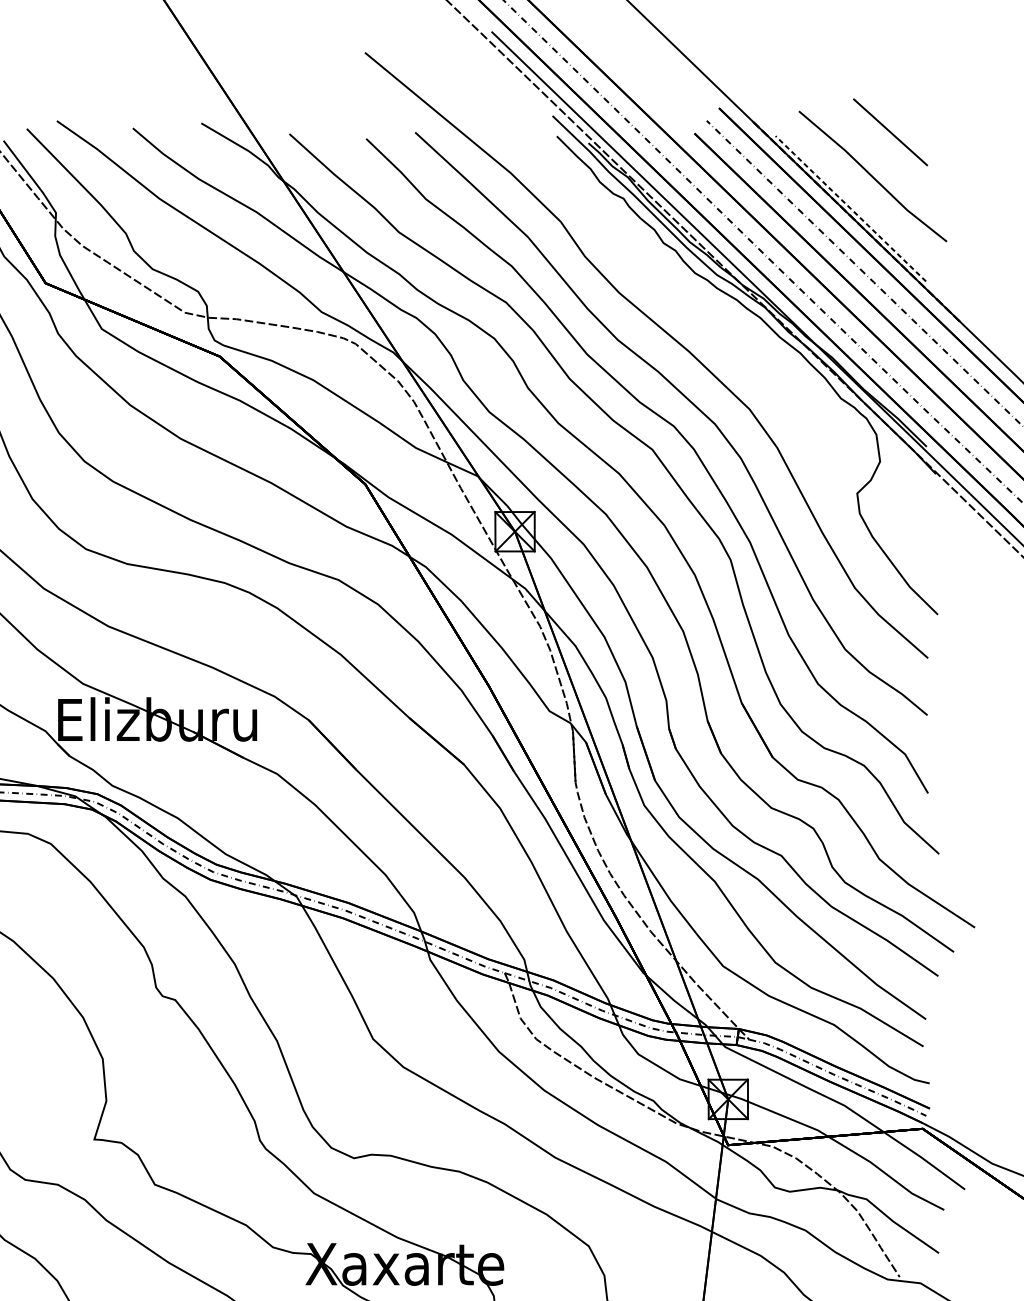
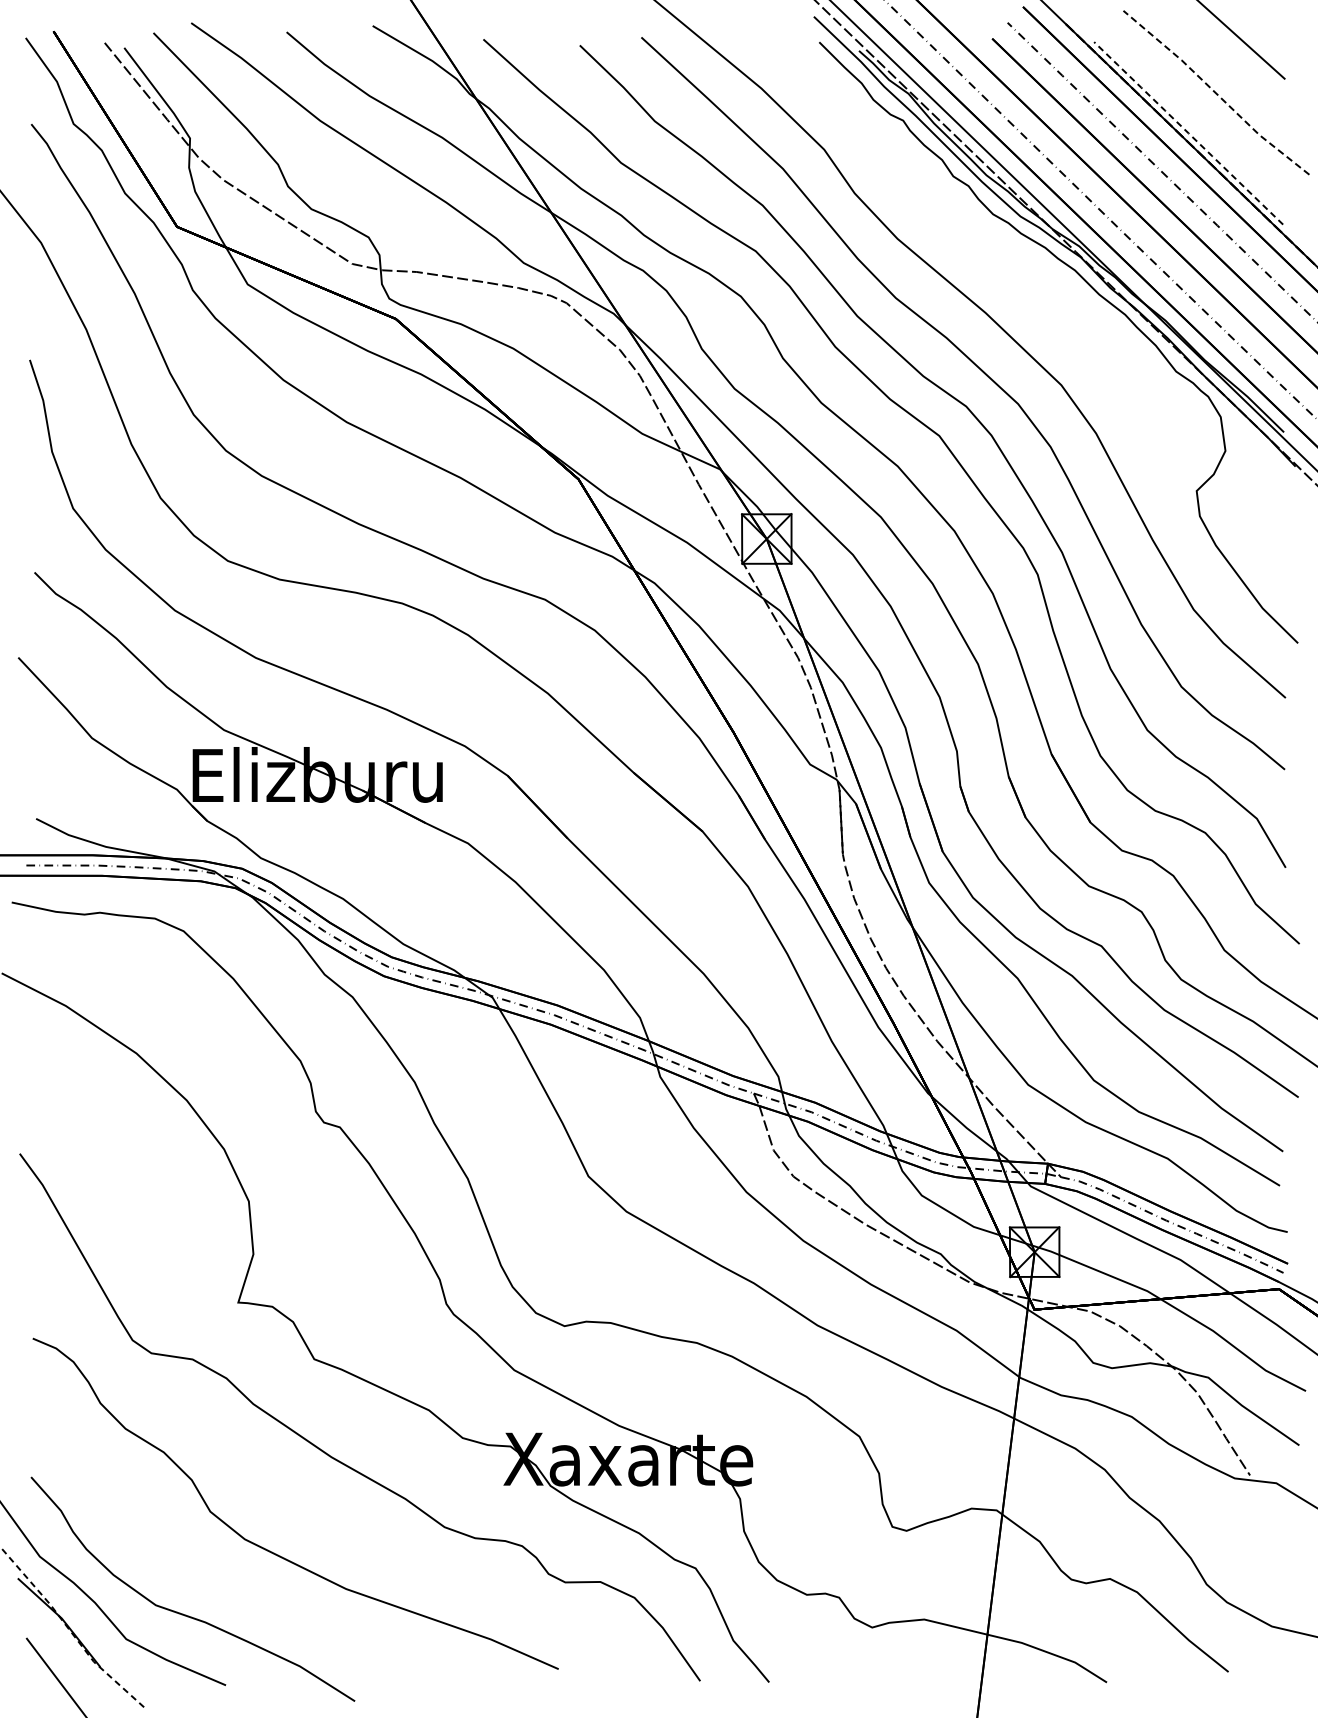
line: (873, 177) -> (1216, 93), solid -> dashed

